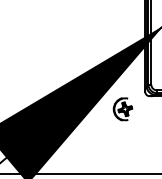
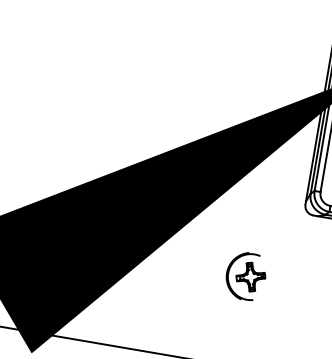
part: (122, 109) -> (244, 276), moved

